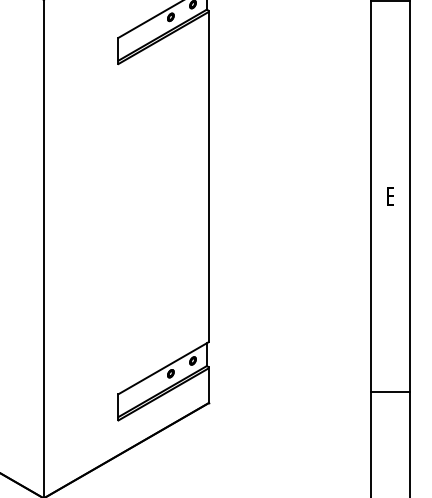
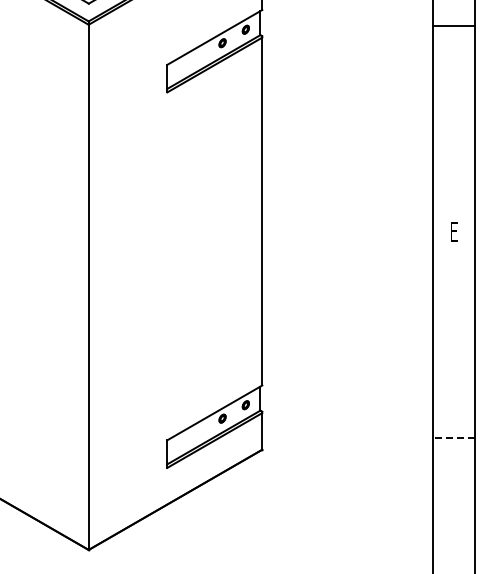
line: (391, 391) -> (454, 437), solid -> dashed

